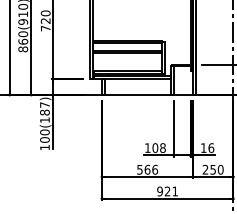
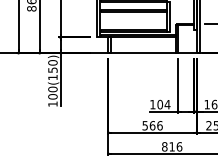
text: (44, 108) -> (52, 66), 100(187) -> 100(150)
text: (162, 147) -> (167, 104), 108 -> 104
text: (167, 191) -> (171, 146), 921 -> 816

